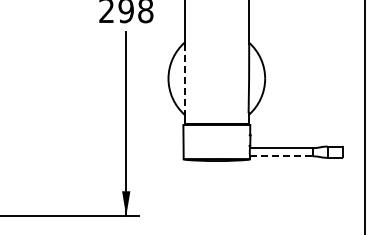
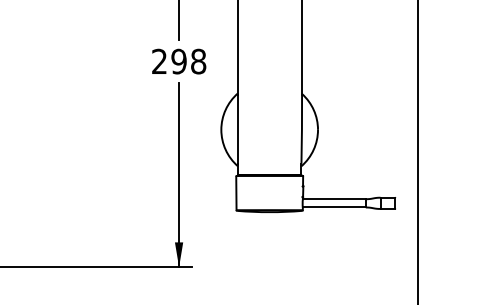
line: (184, 78) -> (237, 129), dashed -> solid
line: (281, 156) -> (334, 207), dashed -> solid

